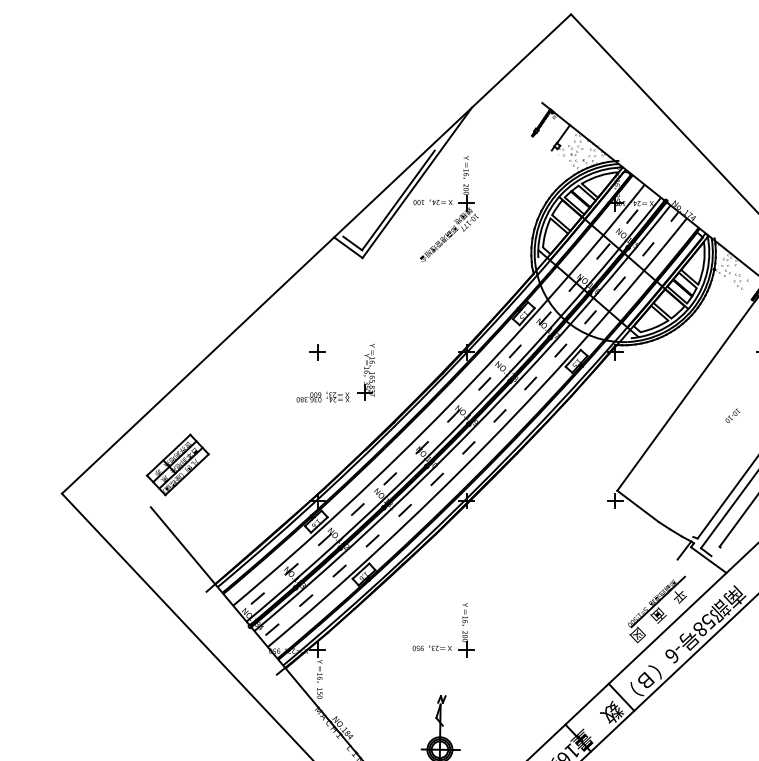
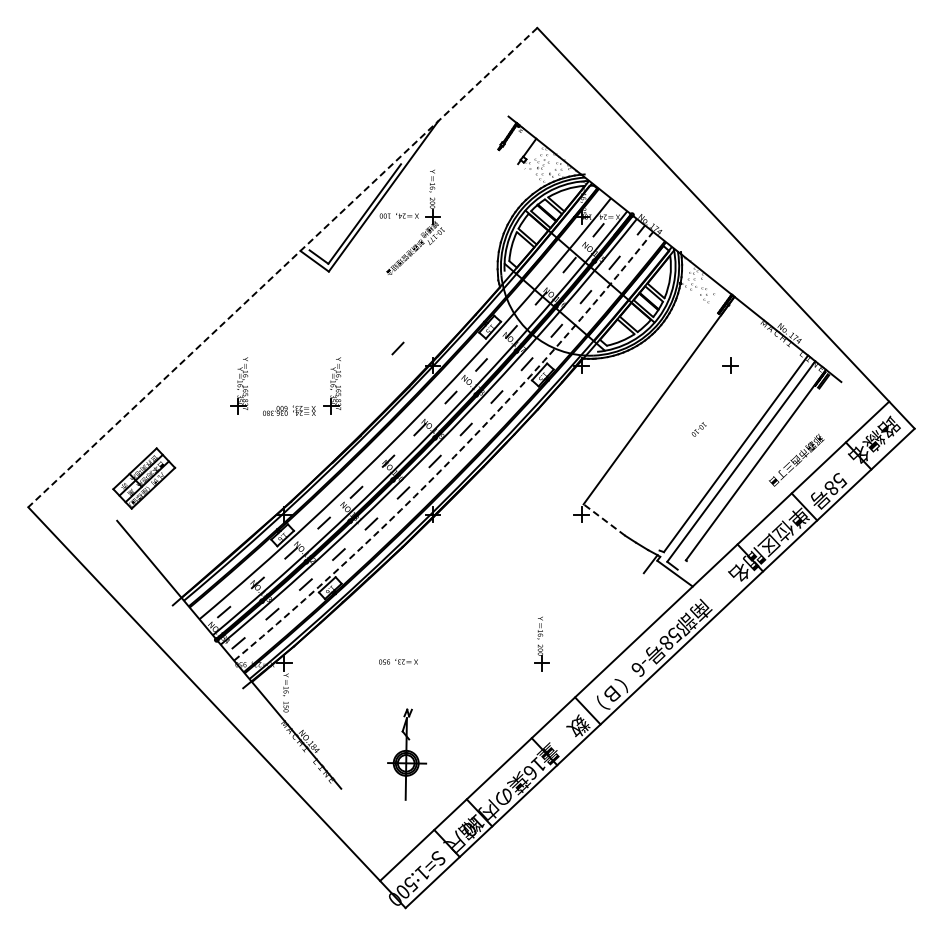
line: (316, 253) -> (282, 267), solid -> dashed
line: (431, 334) -> (397, 348), added
part: (318, 351) -> (284, 365), removed
part: (273, 371) -> (239, 385), added
arc: (488, 442) -> (454, 456), solid -> dashed
line: (638, 505) -> (604, 519), solid -> dashed
part: (657, 608) -> (623, 622), removed
part: (466, 629) -> (541, 643), moved

